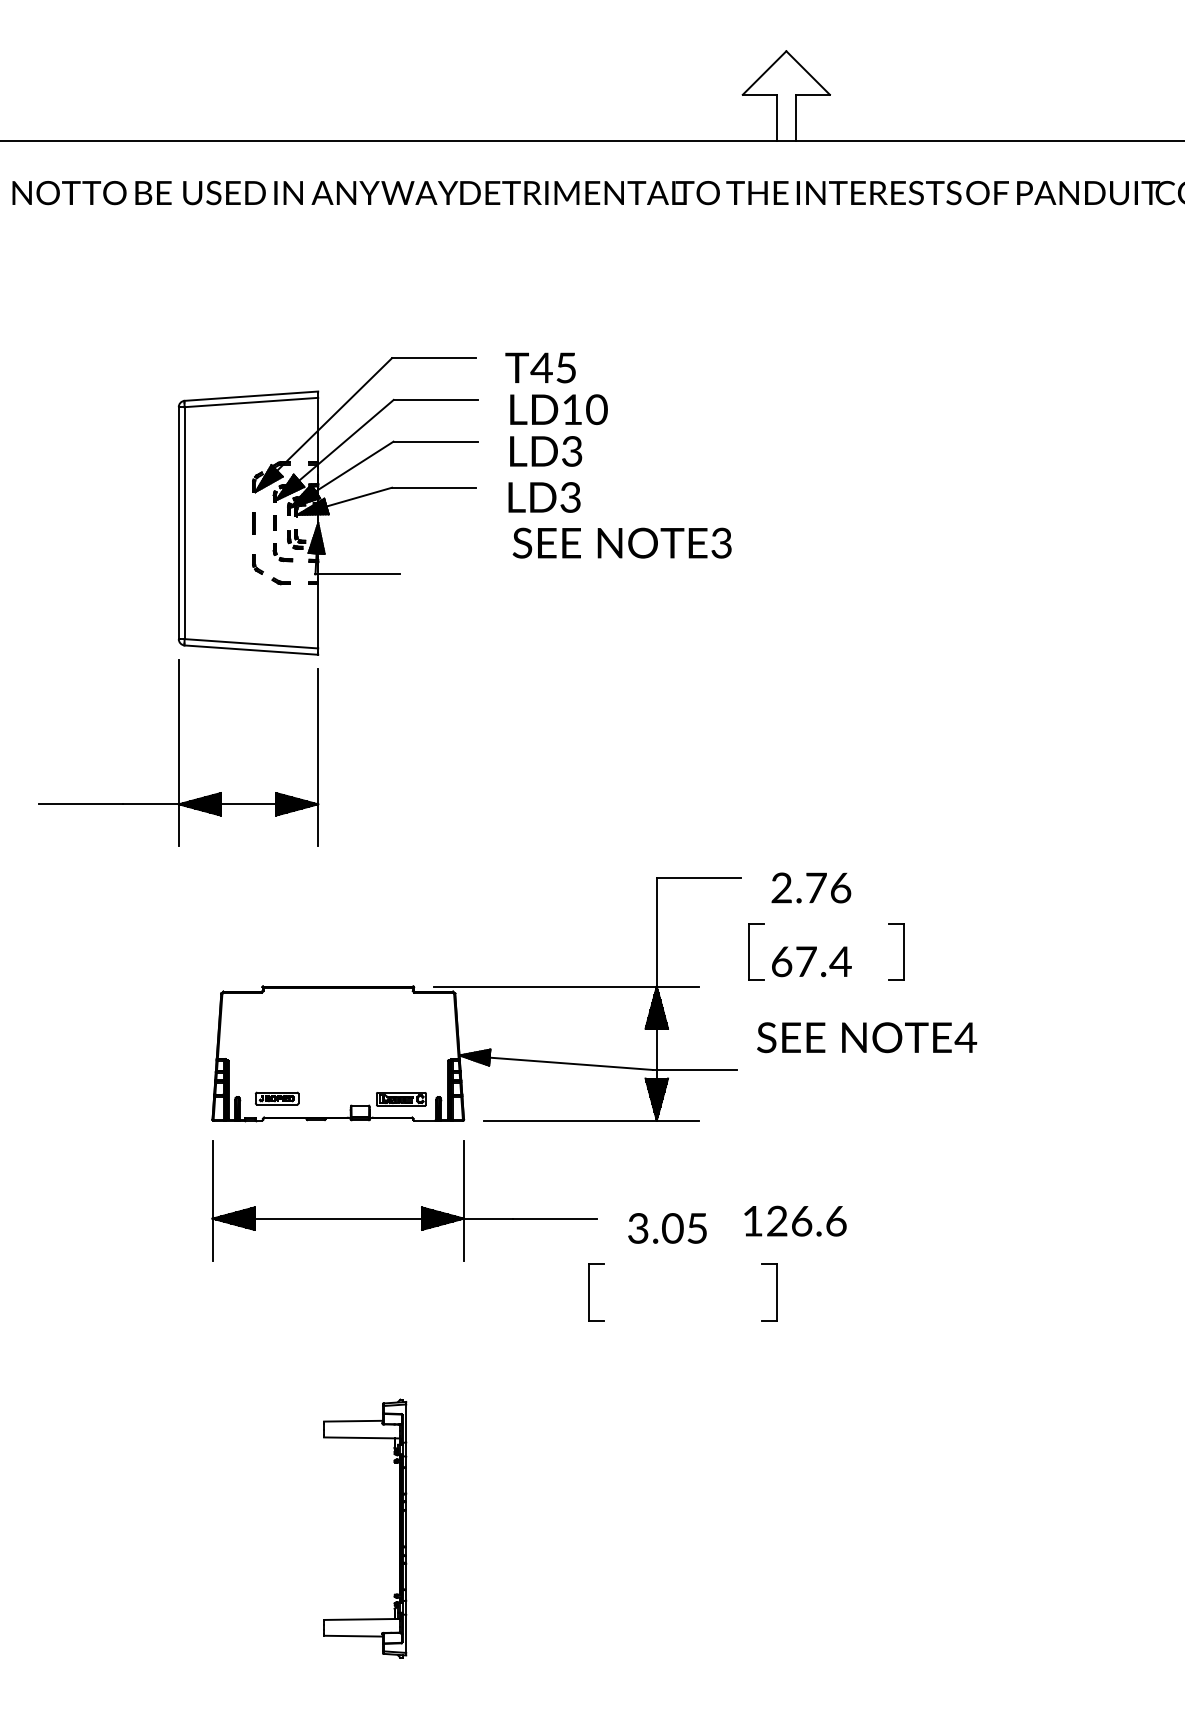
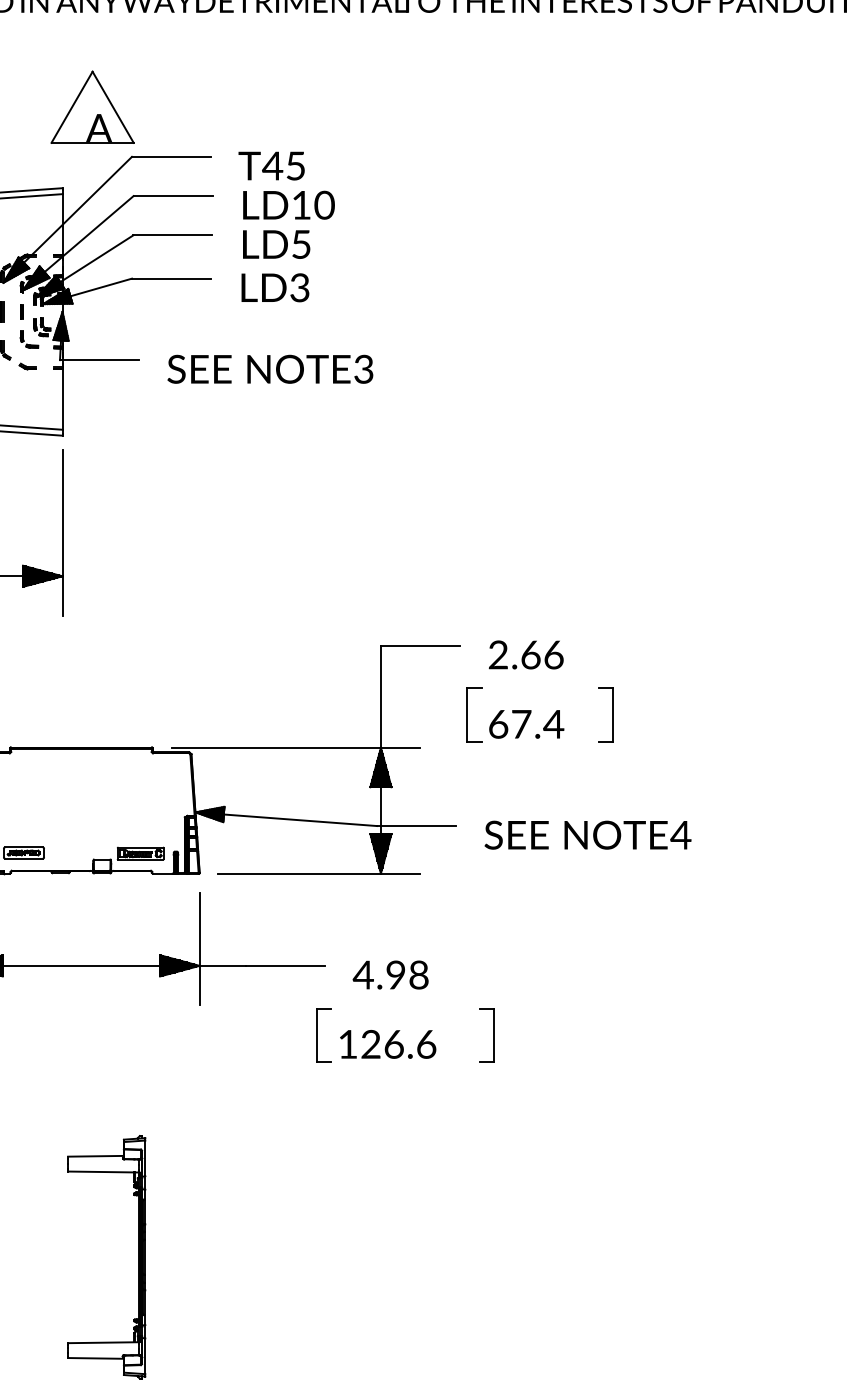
part: (349, 305) -> (92, 107), added
text: (572, 451) -> (301, 244), LD3 -> LD5
text: (621, 542) -> (269, 368), moved
text: (816, 887) -> (531, 654), 2.76 -> 2.66
text: (867, 1037) -> (588, 835), moved
text: (795, 1220) -> (388, 1043), moved
text: (666, 1228) -> (390, 975), 3.05 -> 4.98

